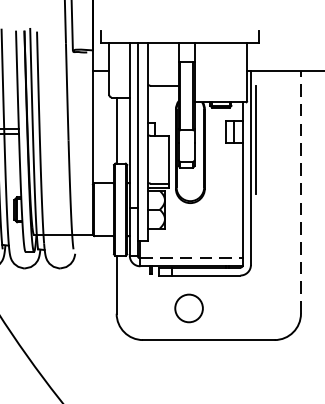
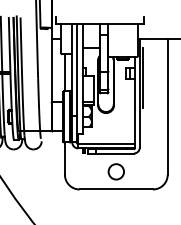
line: (300, 193) -> (167, 107), dashed -> solid
line: (191, 257) -> (106, 143), dashed -> solid
circle: (187, 307) -> (115, 171), moved

